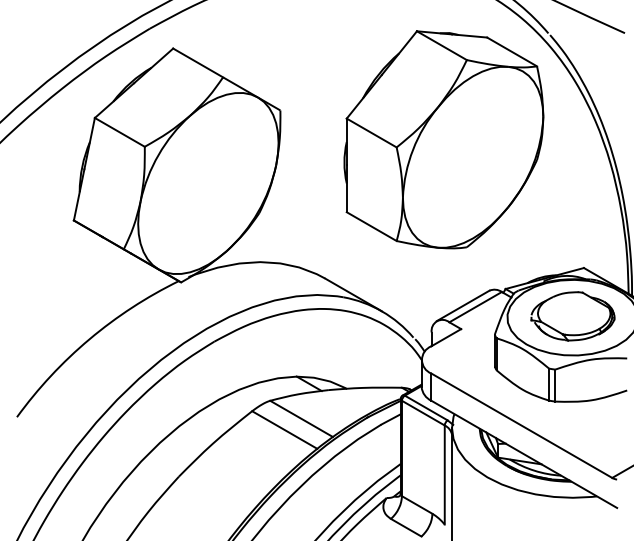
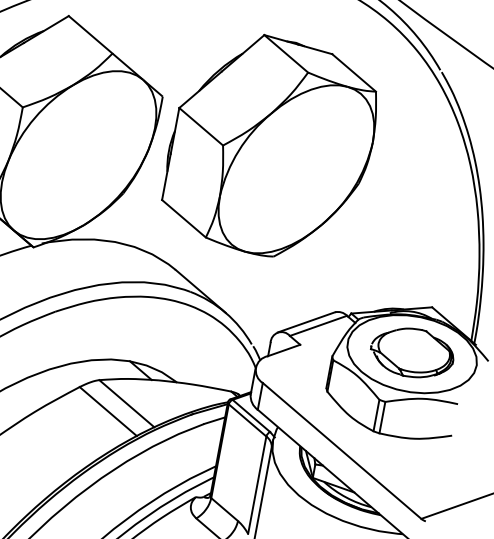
part: (443, 139) -> (270, 146), moved

